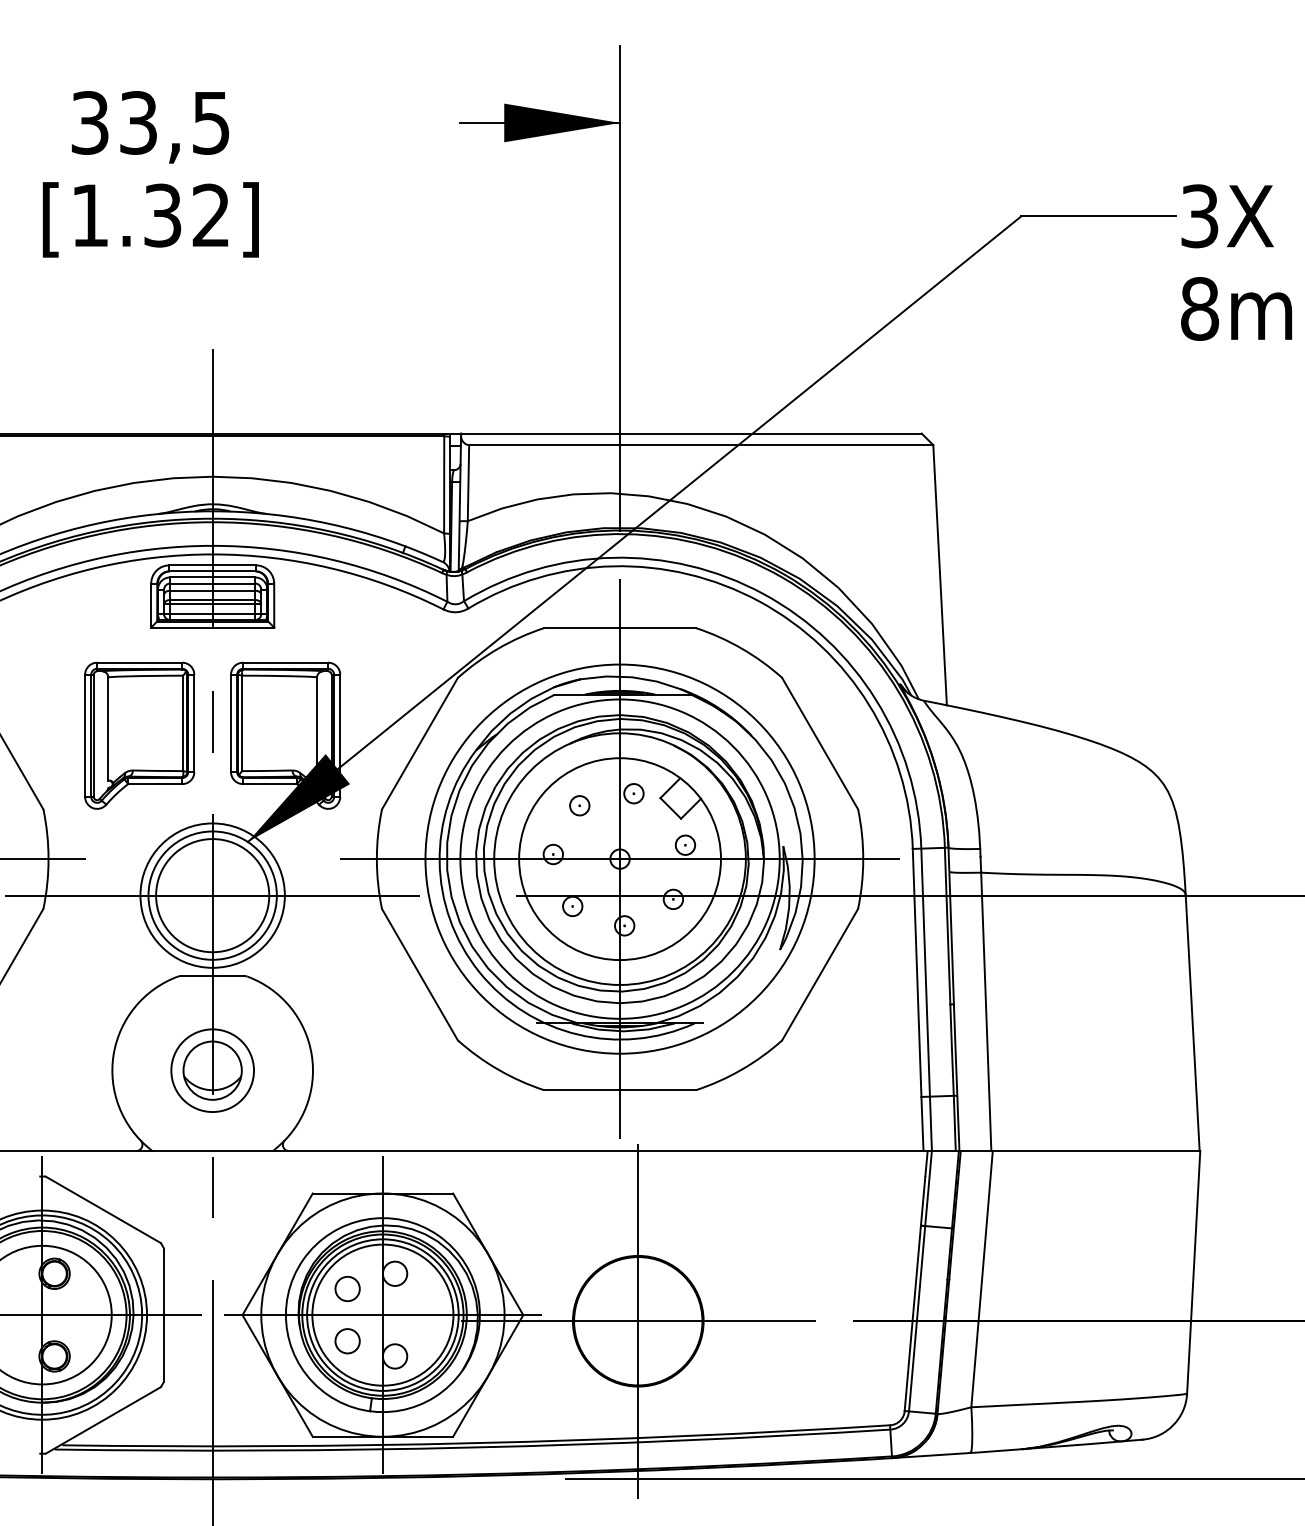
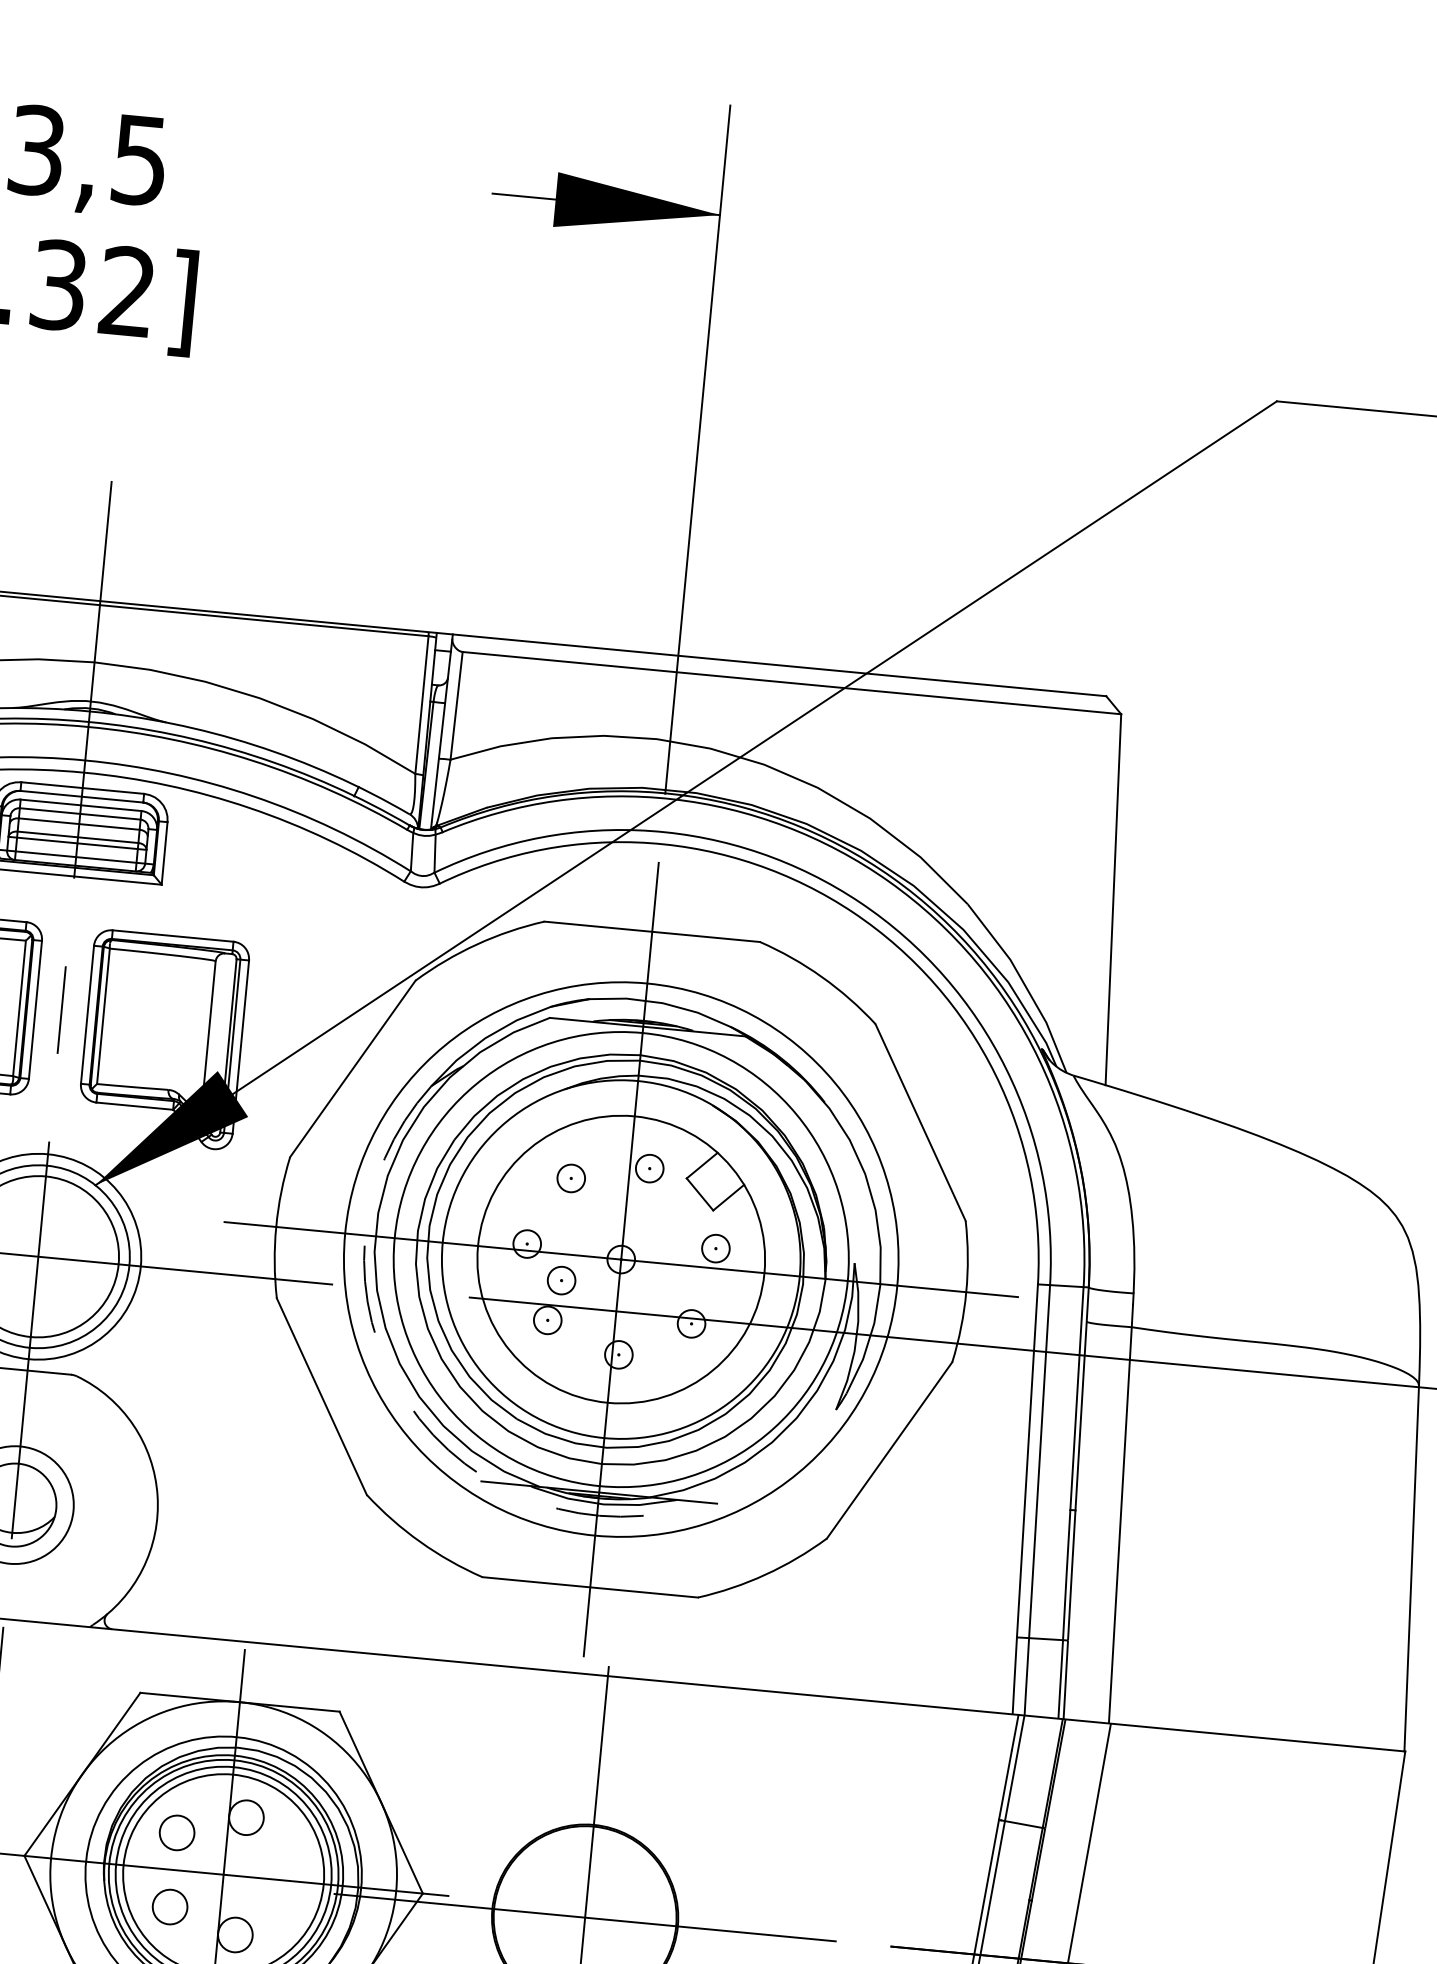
part: (579, 877) -> (561, 1280), added
arc: (479, 972) -> (406, 1401), solid -> dashed

